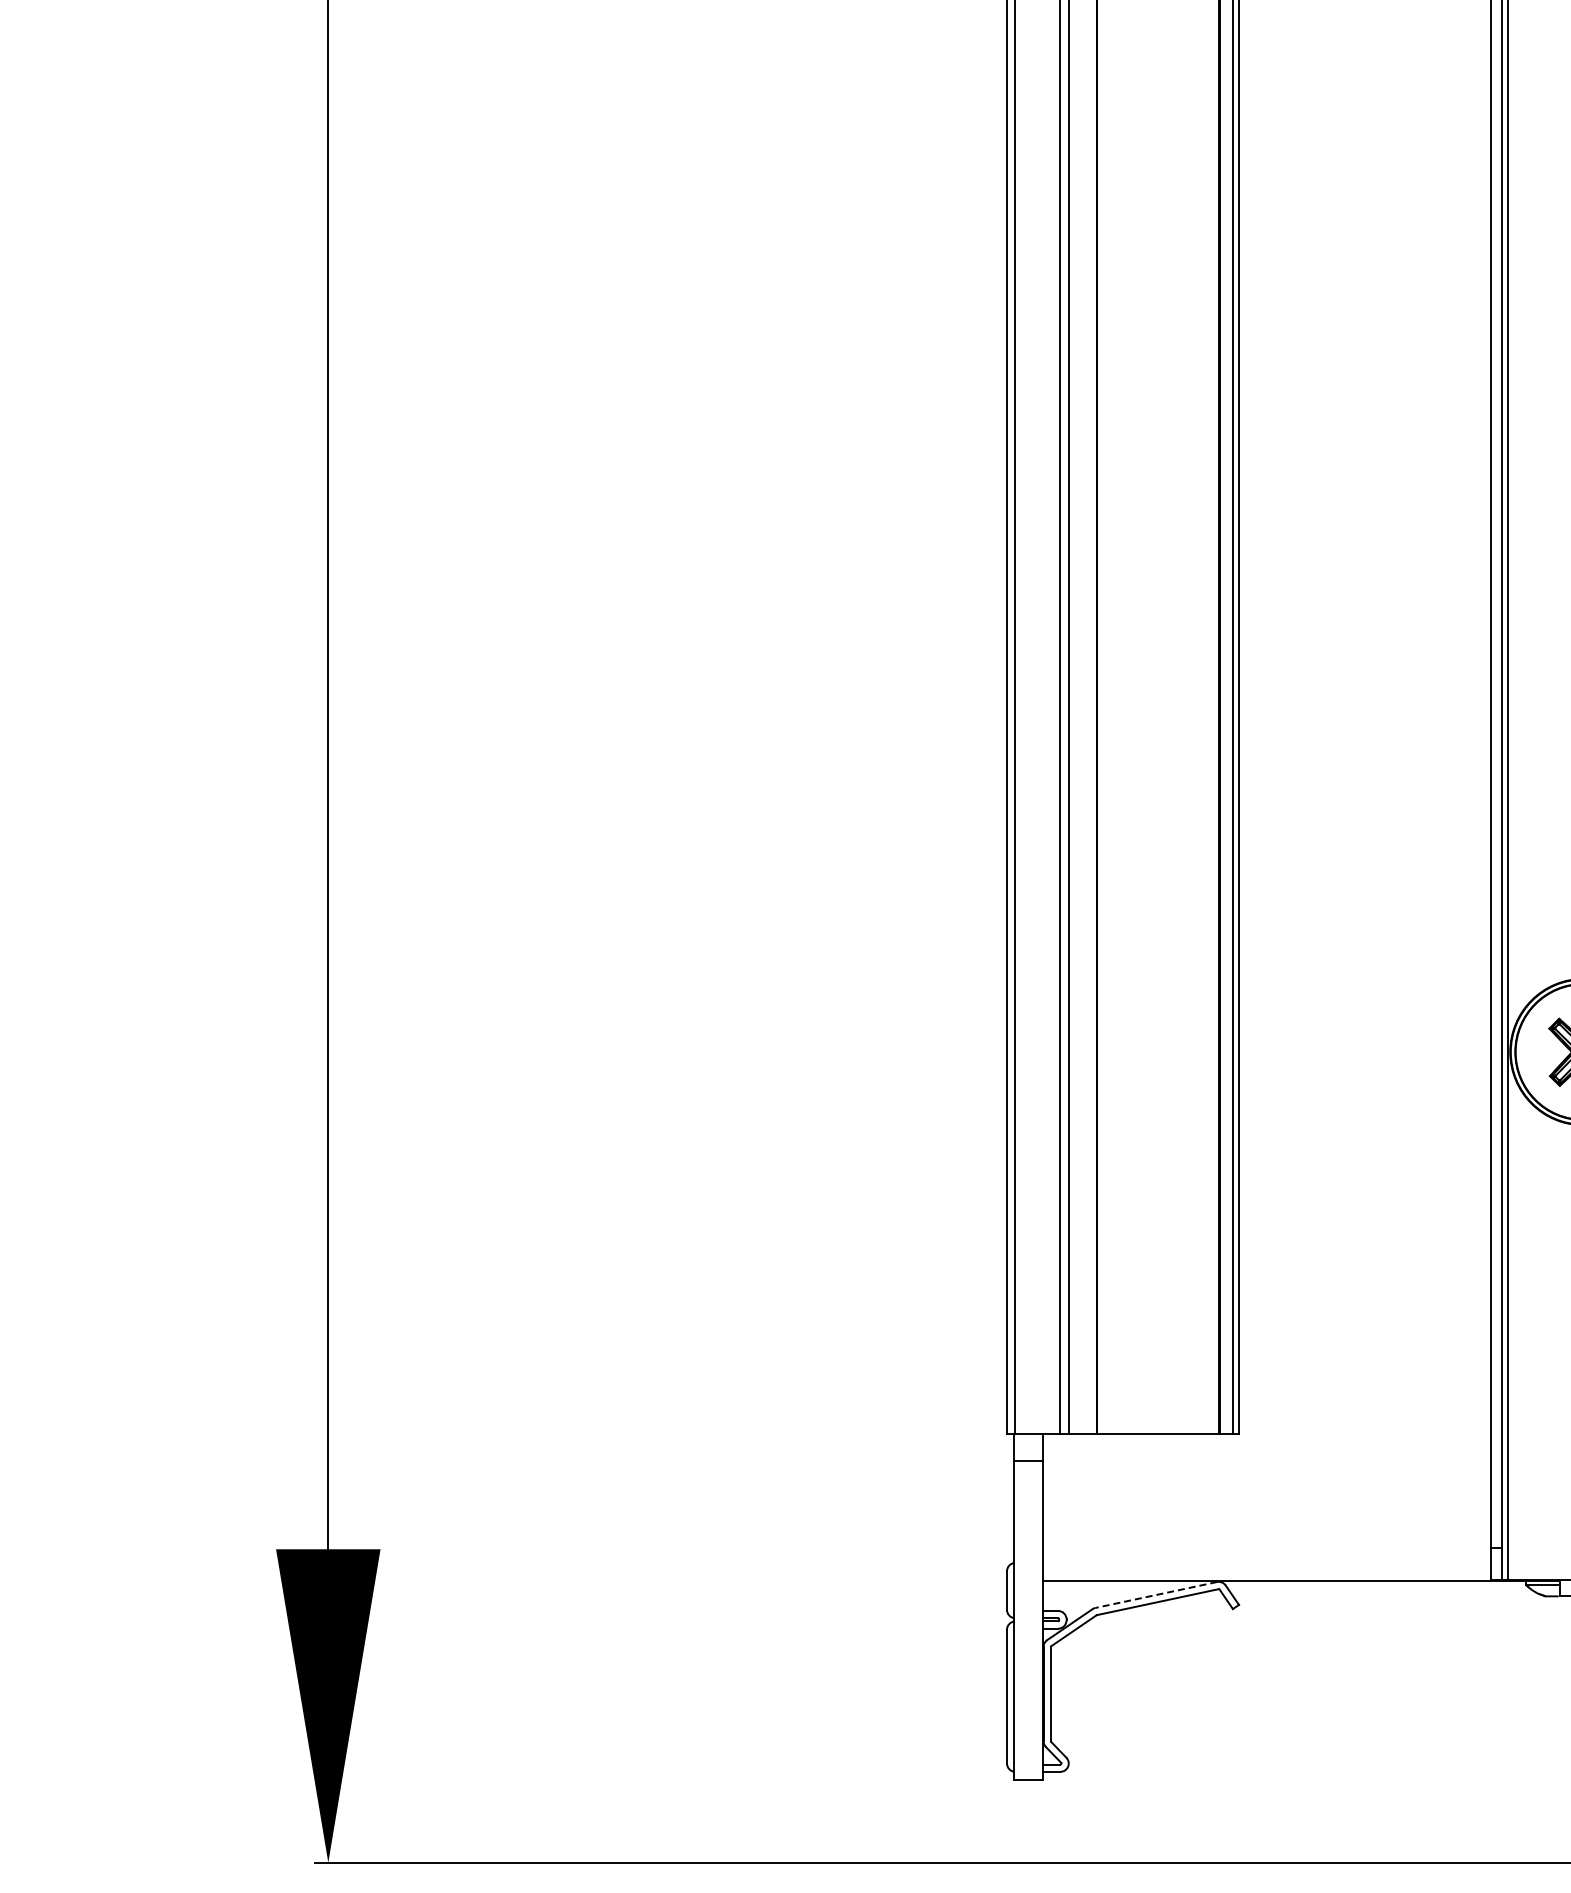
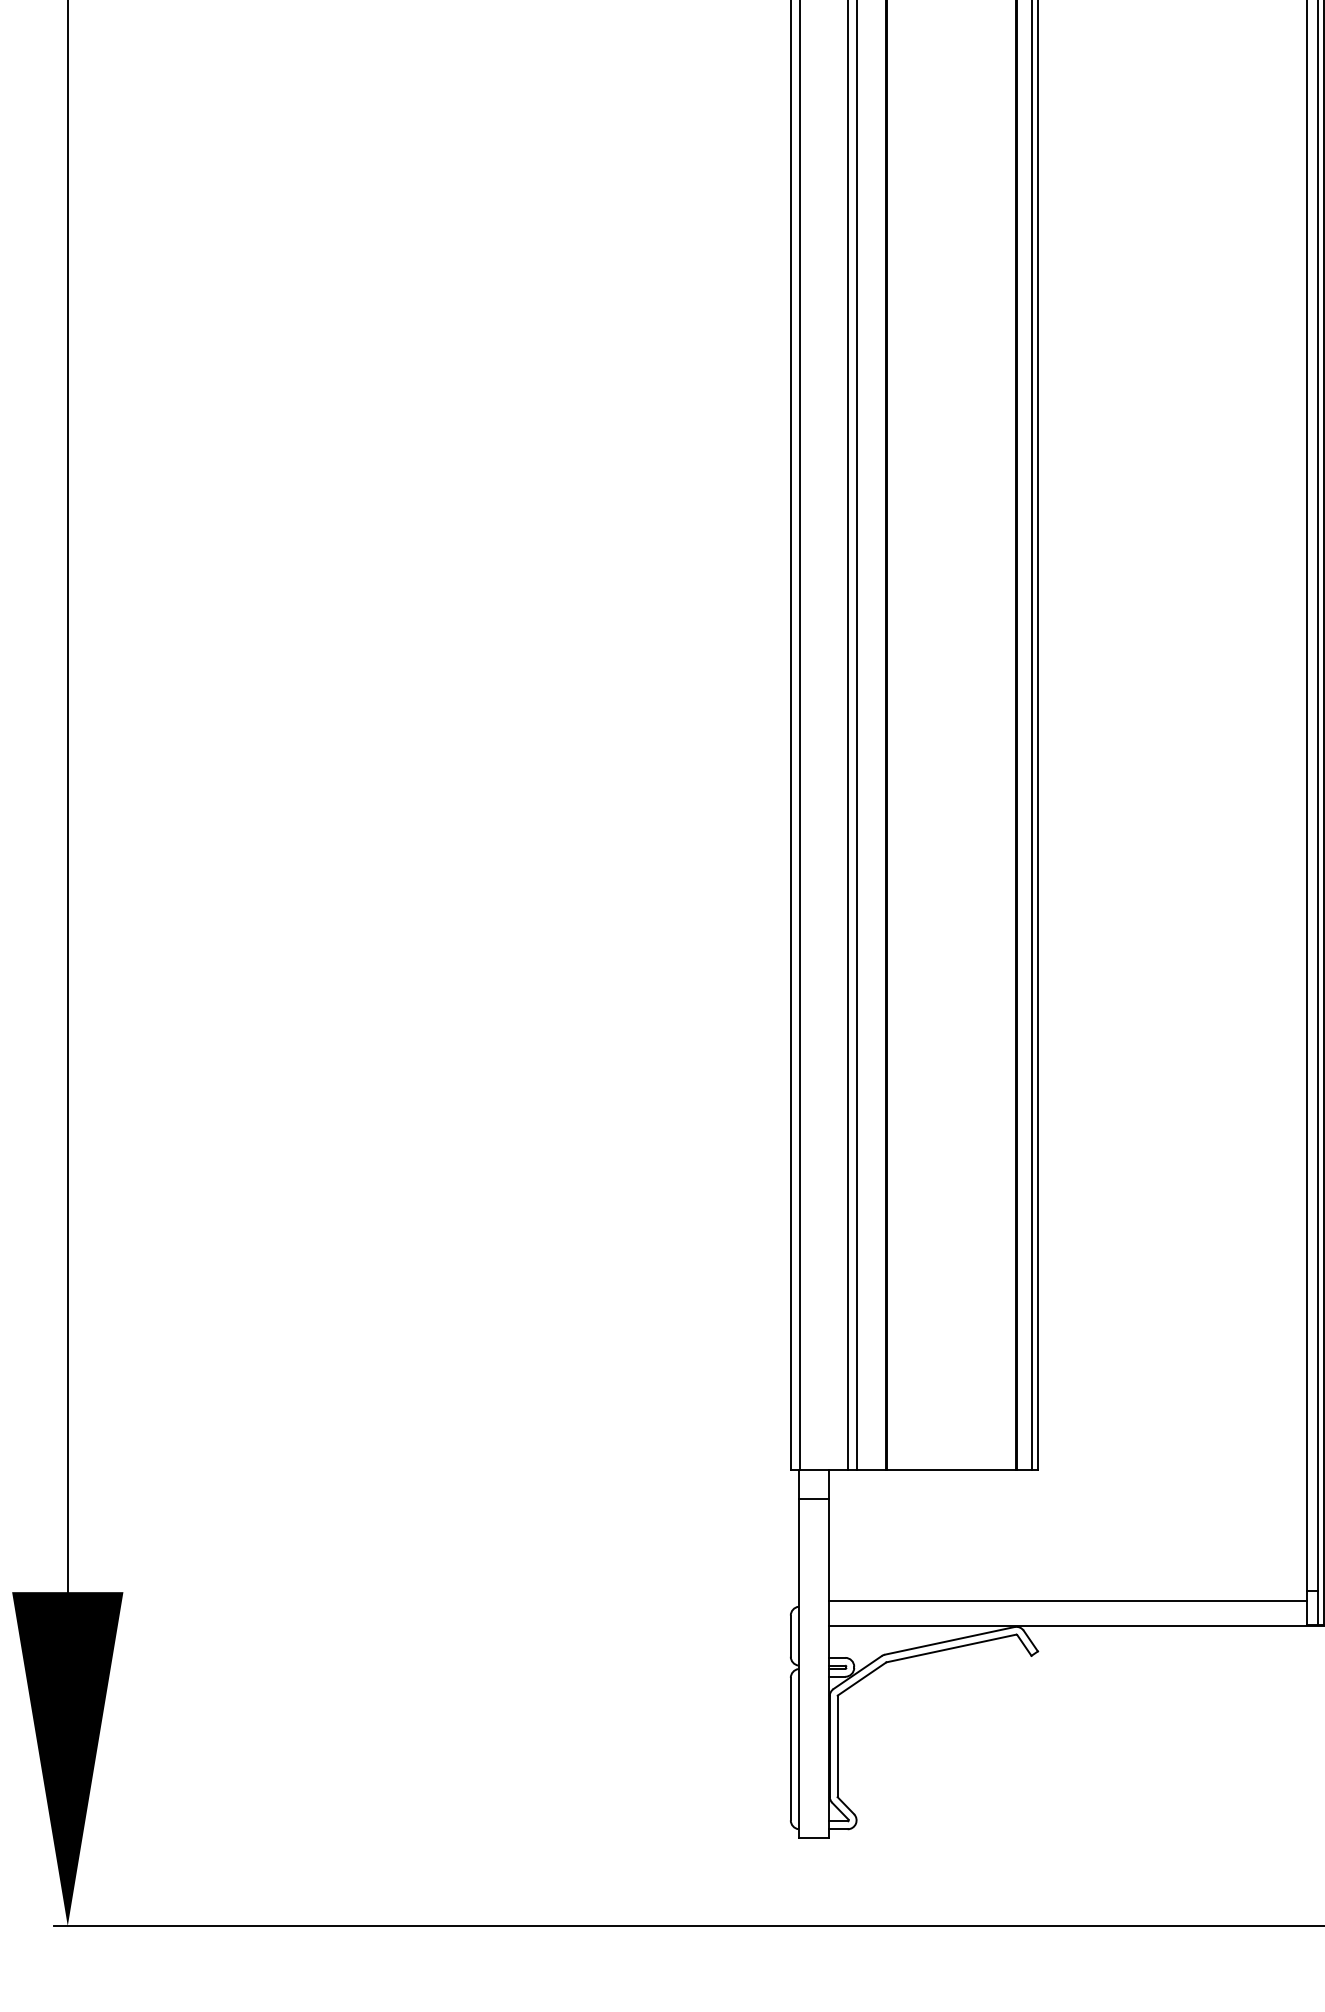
line: (1266, 1557) -> (1067, 1600), added
line: (1155, 1595) -> (948, 1641), dashed -> solid

